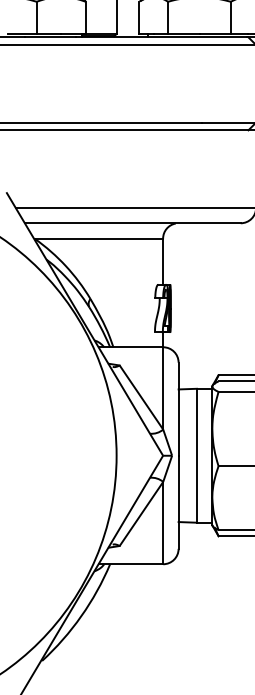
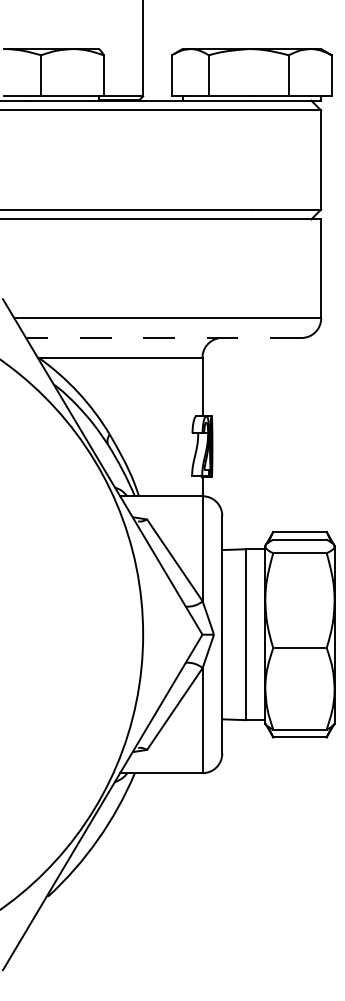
line: (133, 222) -> (164, 337), solid -> dashed

